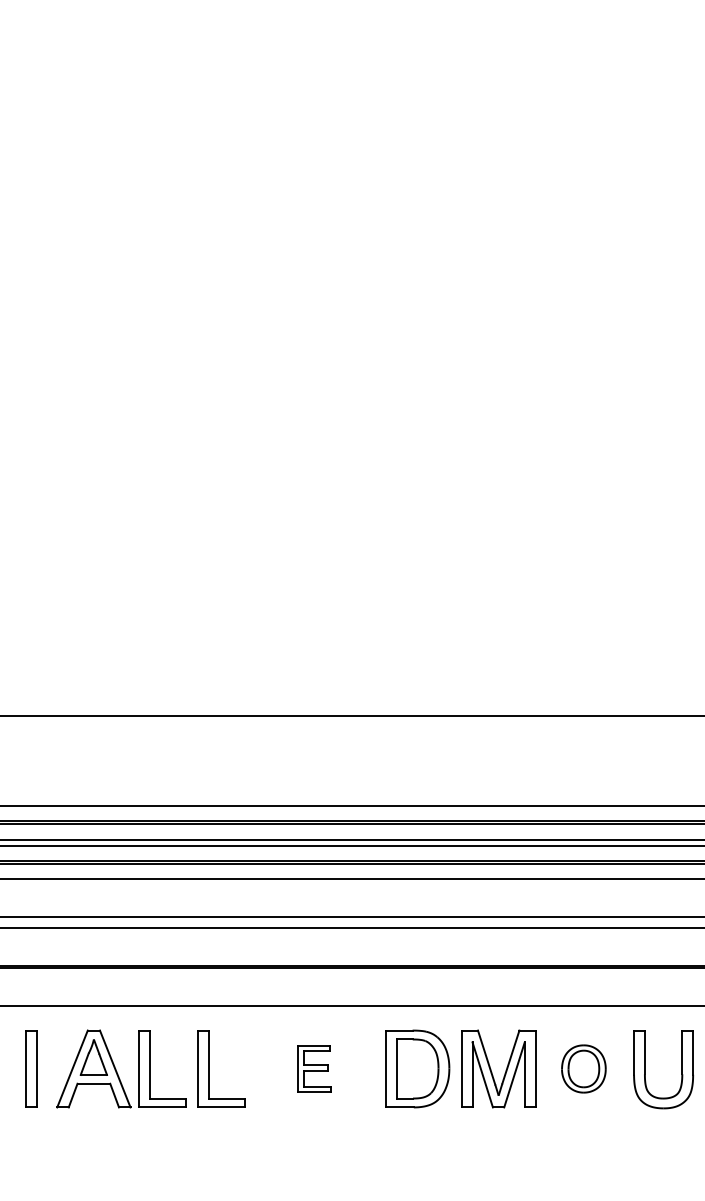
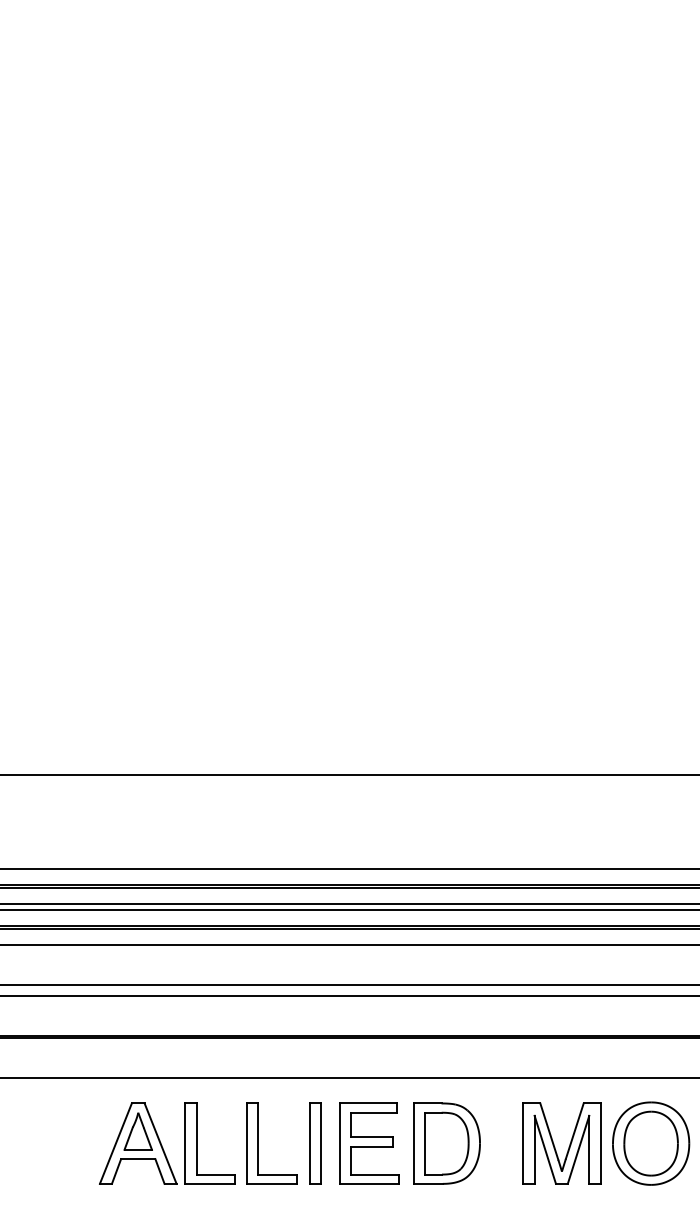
part: (31, 1068) -> (315, 1143), moved
part: (314, 1068) -> (369, 1143), size x1.67
part: (417, 1068) -> (446, 1143), moved
part: (583, 1068) -> (650, 1143), size x1.67

